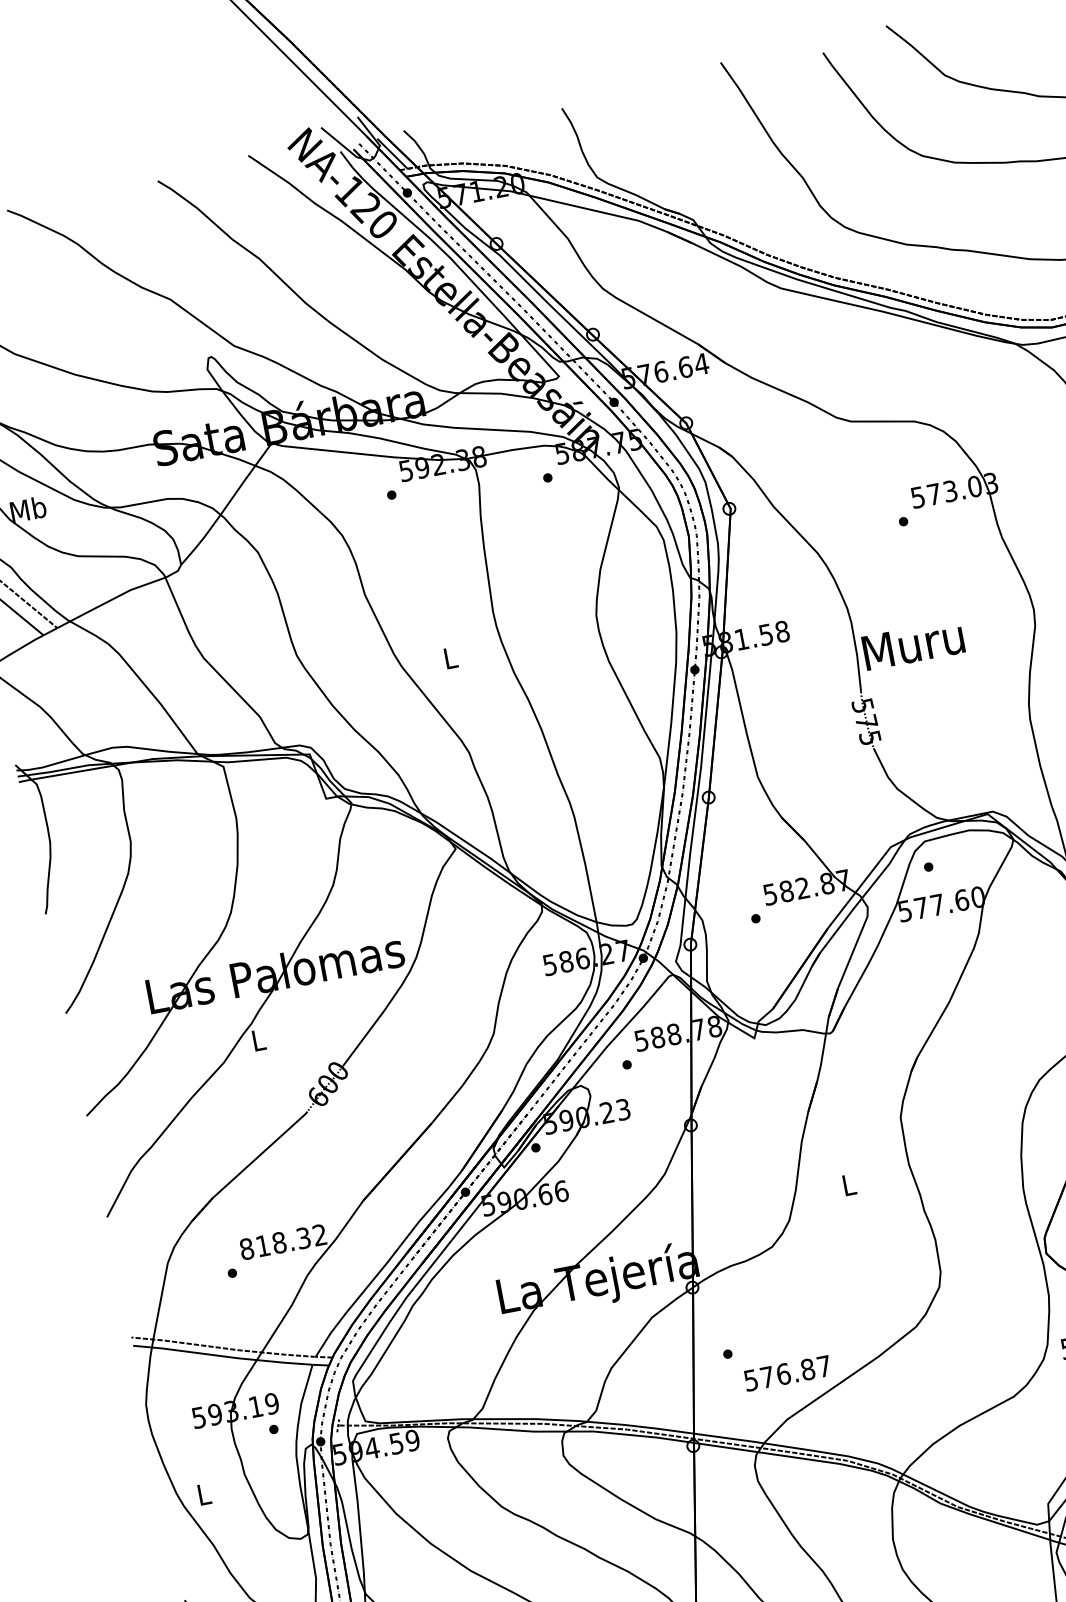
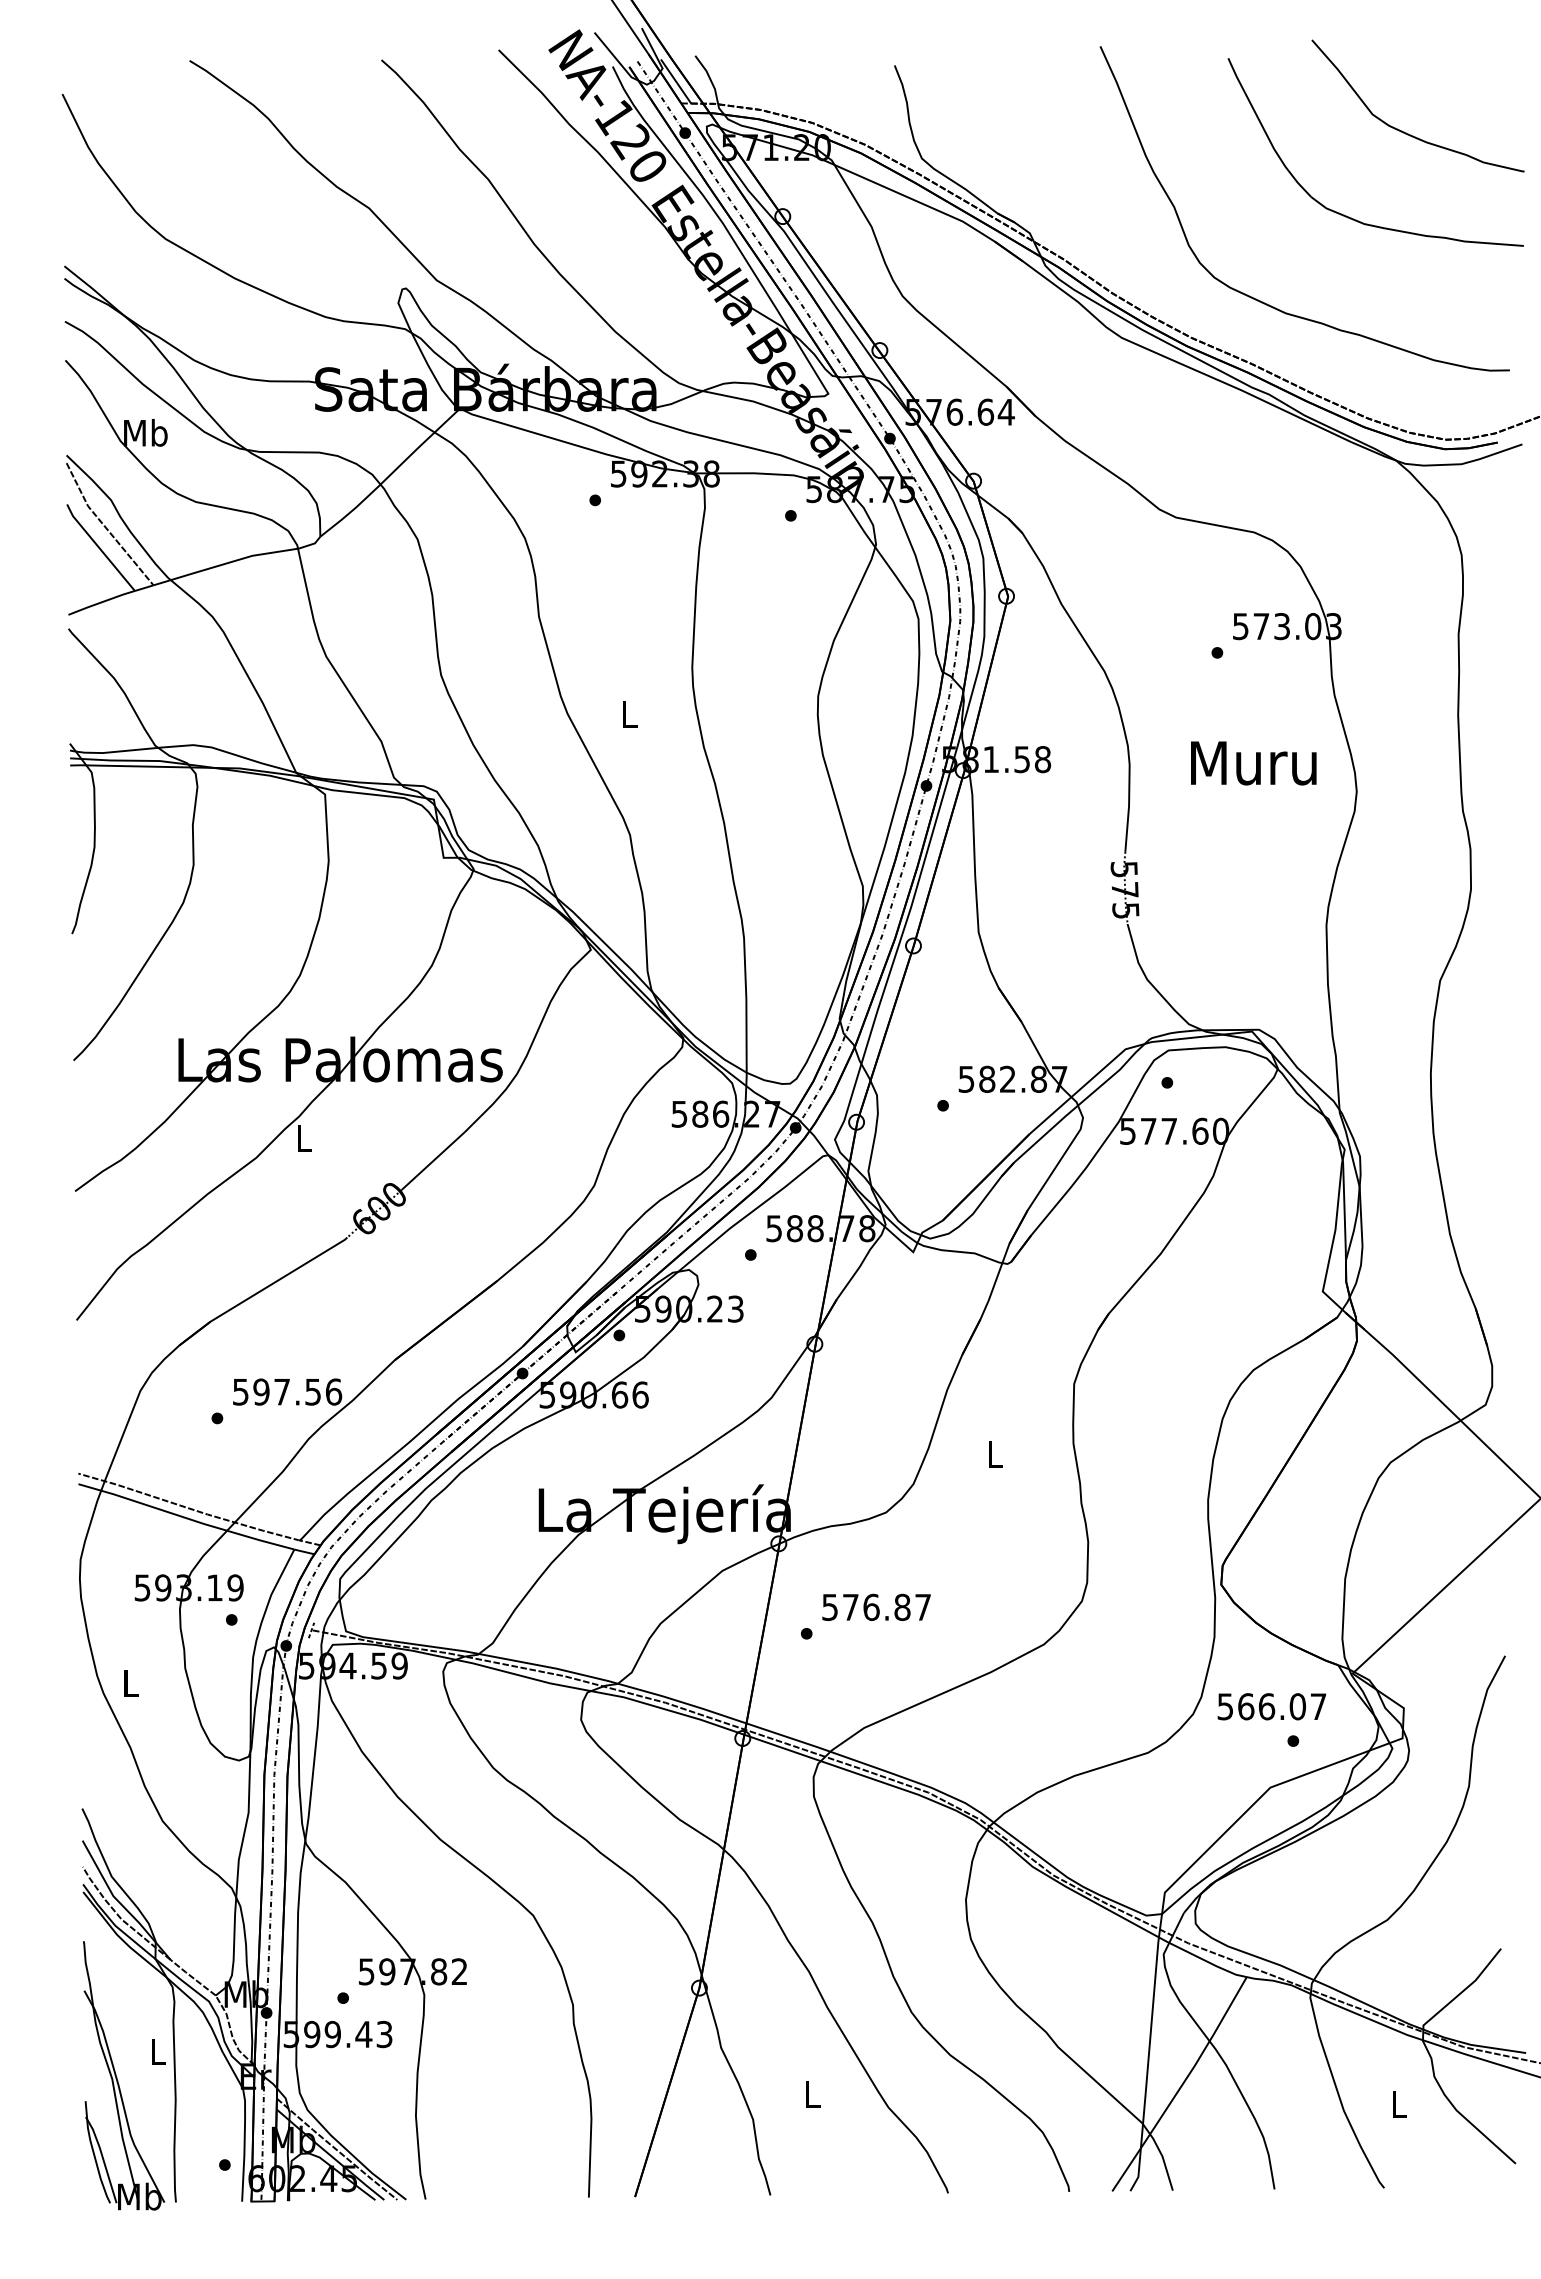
text: (913, 644) -> (1253, 763), moved
text: (283, 1241) -> (287, 1391), 818.32 -> 597.56
text: (787, 1372) -> (876, 1606), moved

